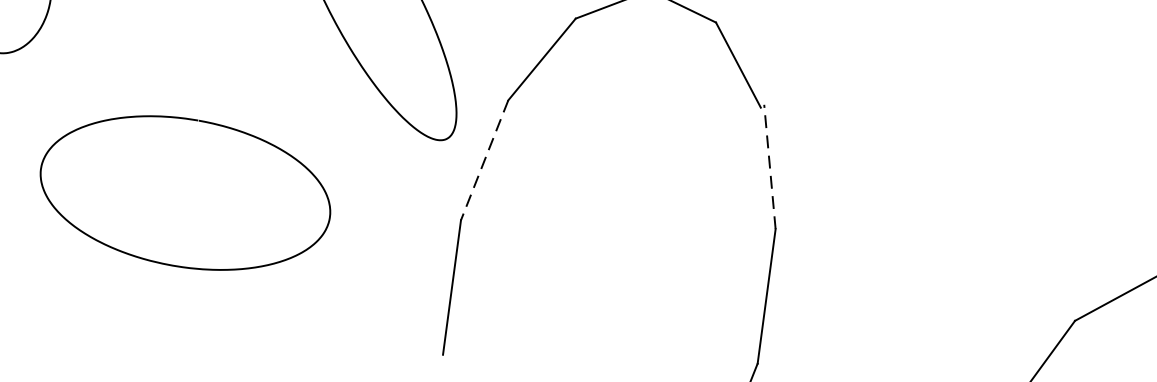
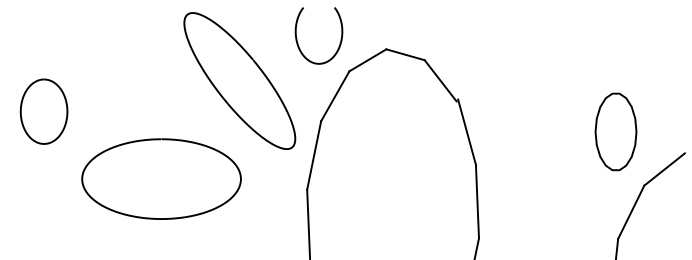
curve: (197, 122) -> (161, 140), moved
line: (485, 160) -> (314, 155), dashed -> solid
line: (770, 167) -> (467, 132), dashed -> solid
part: (1039, 213) -> (615, 131), added

